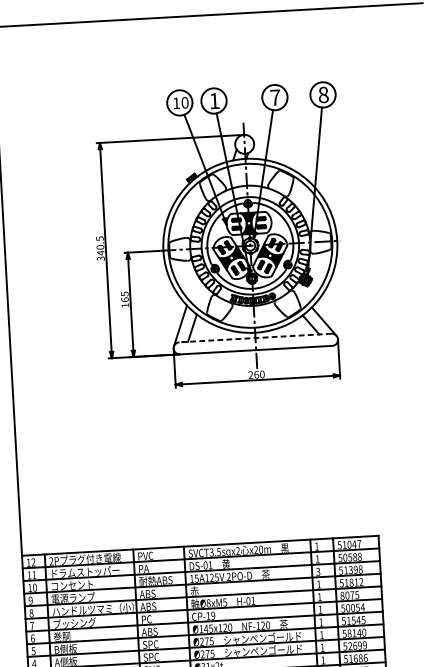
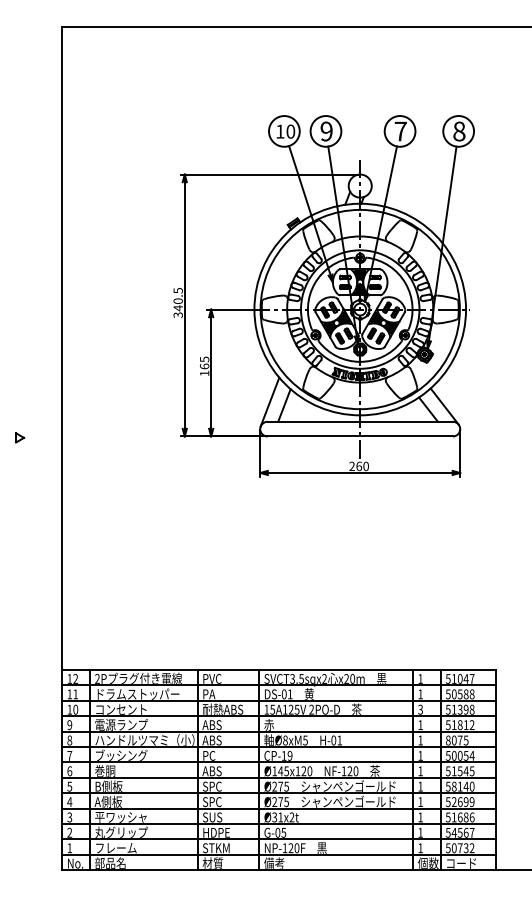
text: (214, 101) -> (326, 131), 1 -> 9
line: (255, 337) -> (360, 421), dashed -> solid

